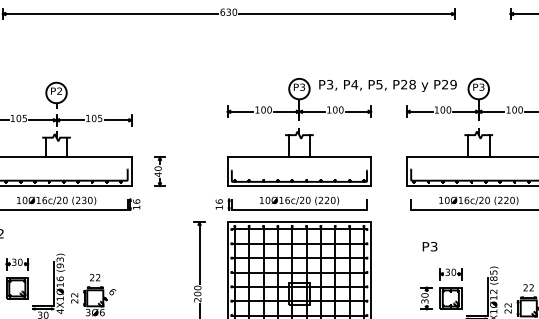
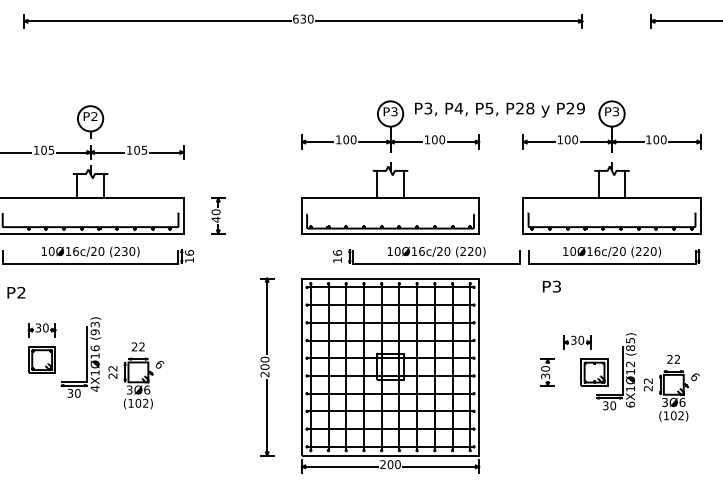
part: (291, 203) -> (426, 255), moved
text: (429, 246) -> (551, 286), moved
part: (450, 298) -> (594, 372), moved

